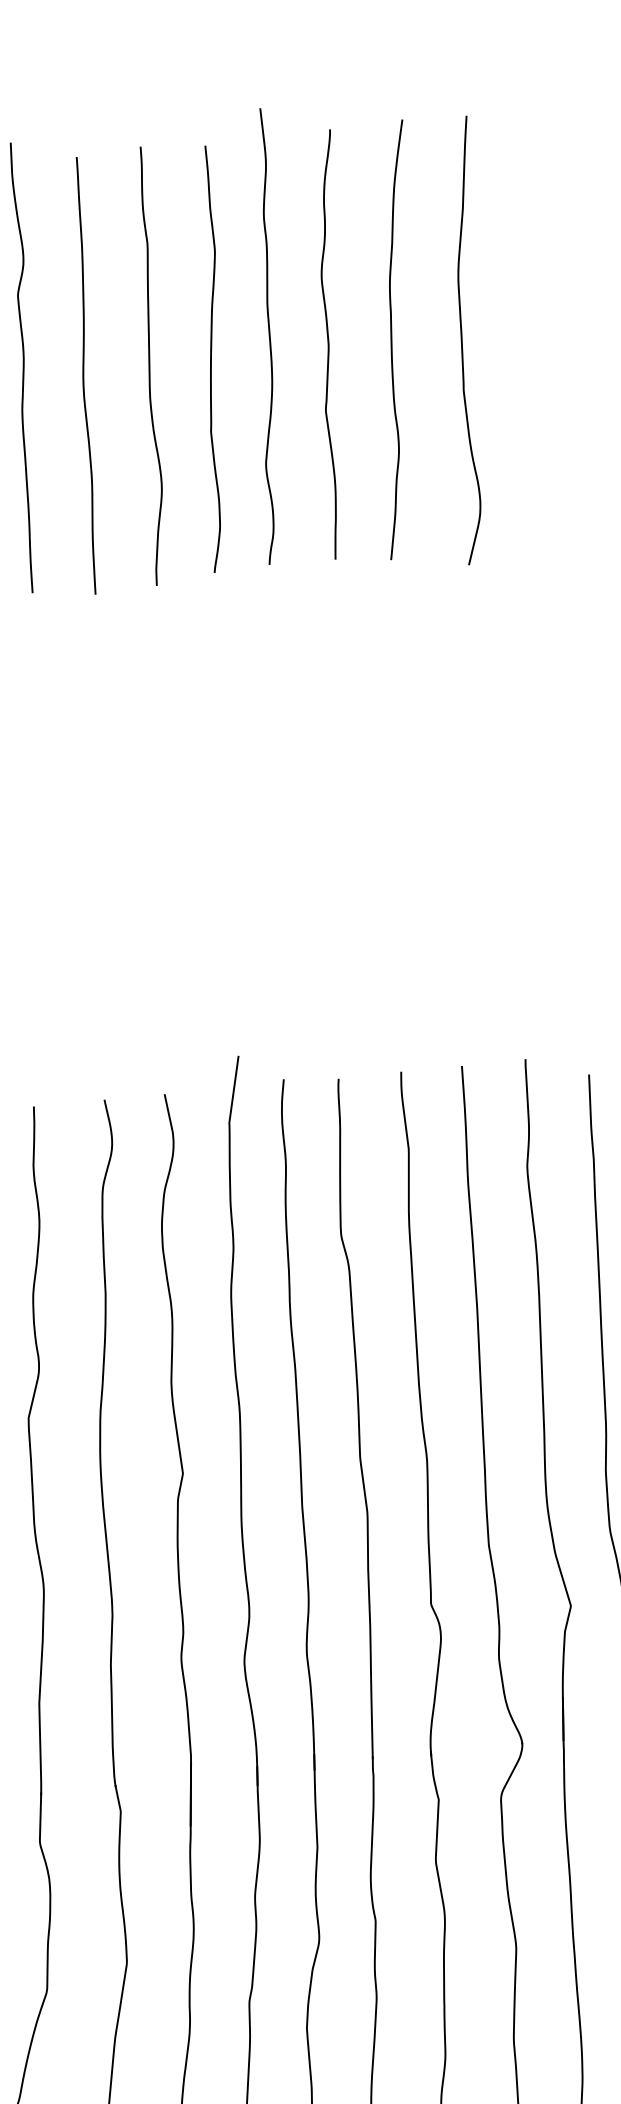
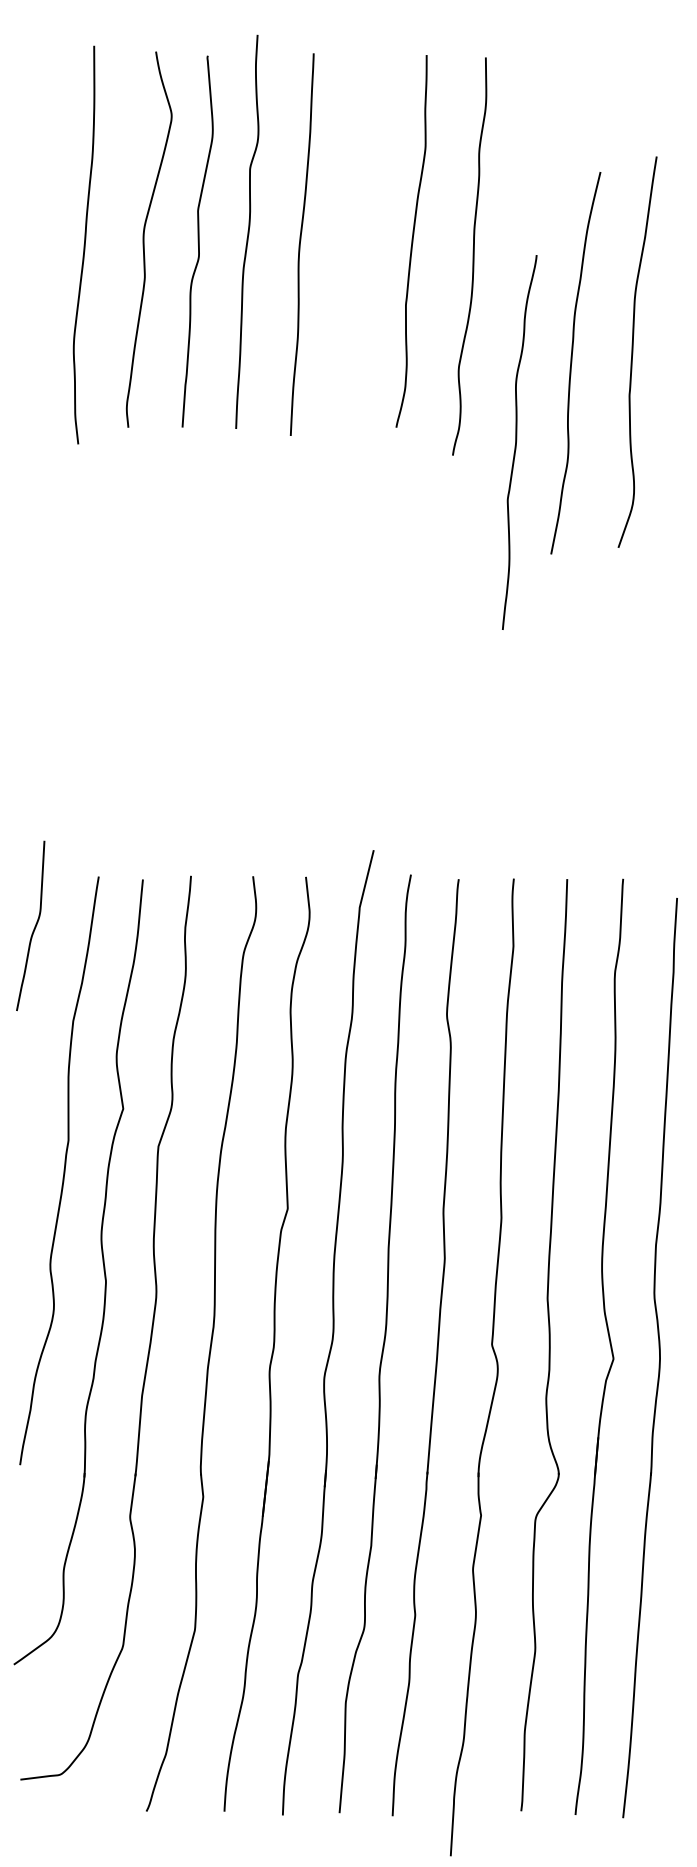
curve: (268, 336) -> (472, 256), moved
curve: (392, 340) -> (572, 363), moved
curve: (463, 340) -> (633, 351), moved
curve: (330, 342) -> (517, 440), moved
curve: (148, 365) -> (357, 241), removed

